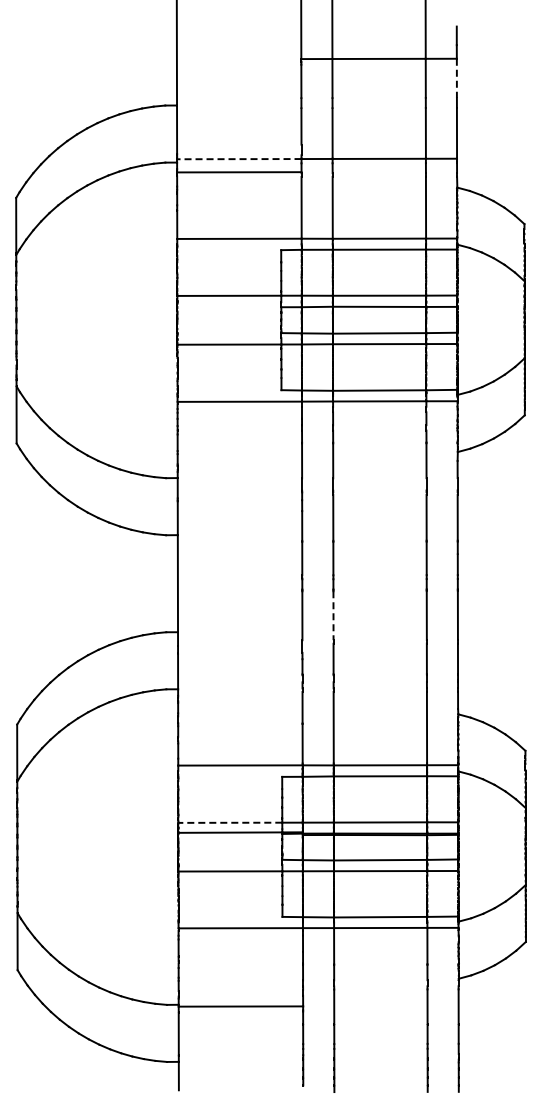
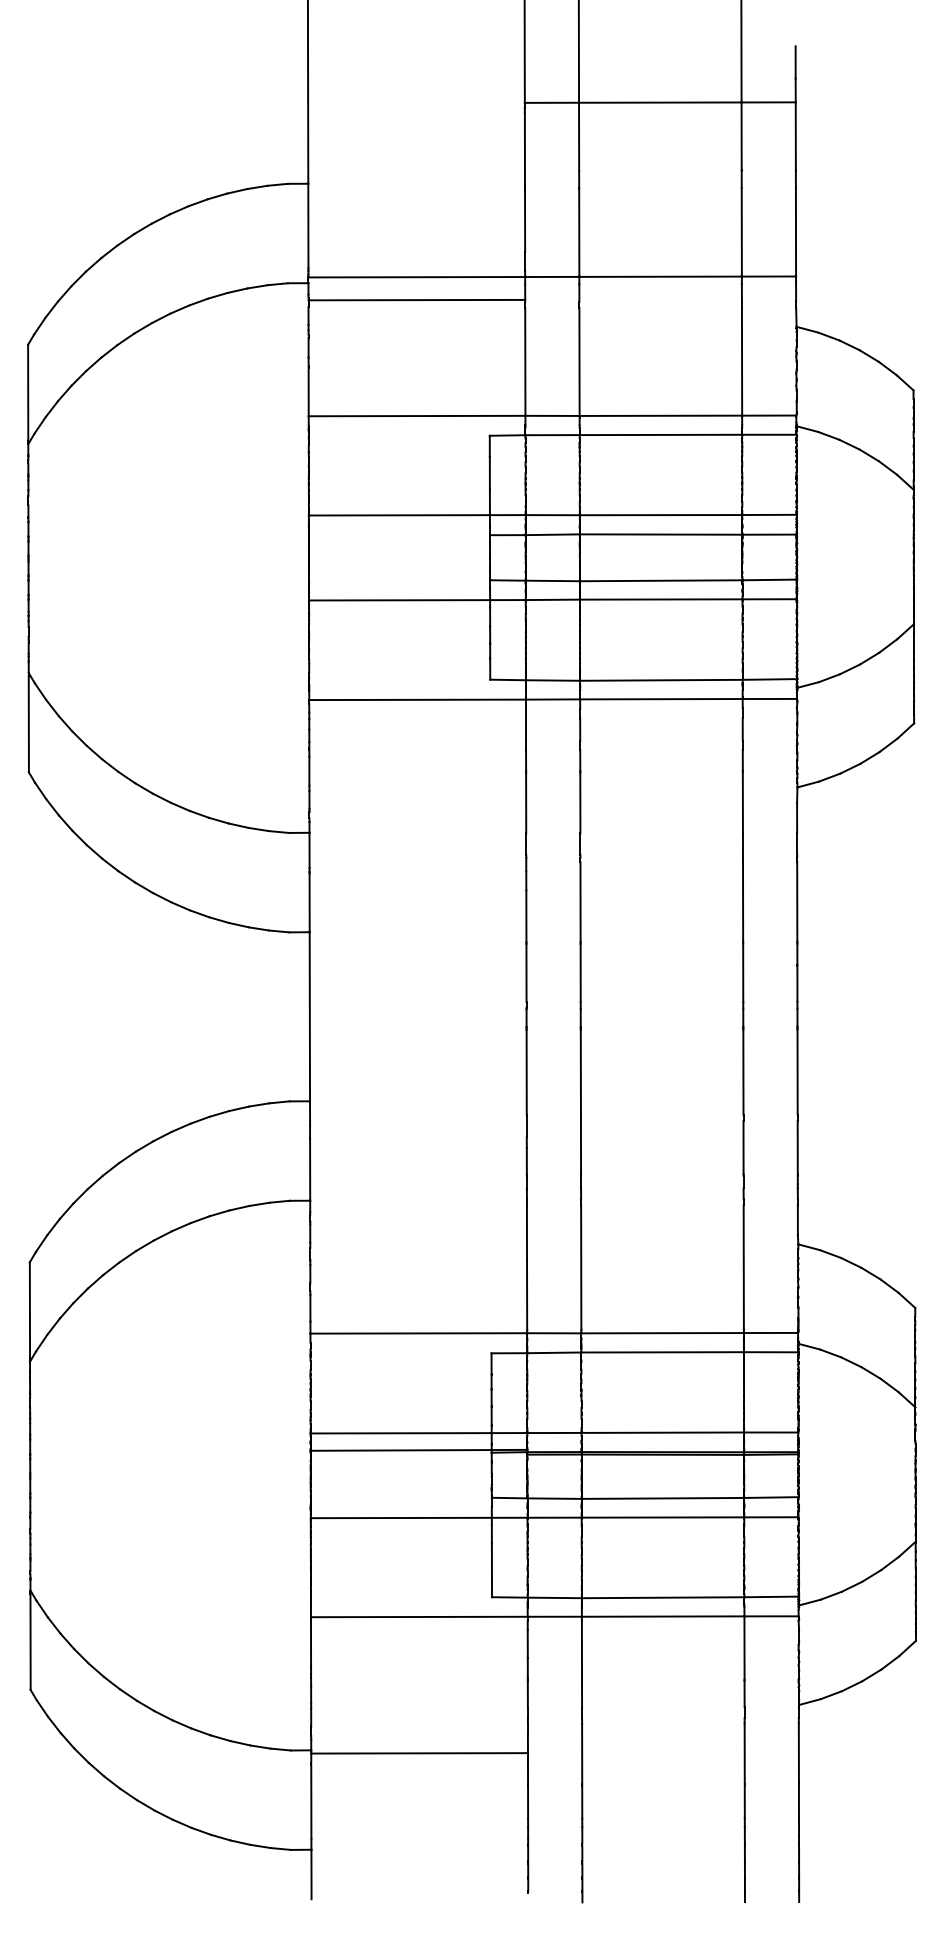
line: (456, 78) -> (795, 136), dashed -> solid
line: (238, 159) -> (415, 277), dashed -> solid
line: (333, 616) -> (580, 1073), dashed -> solid
line: (230, 822) -> (401, 1432), dashed -> solid

